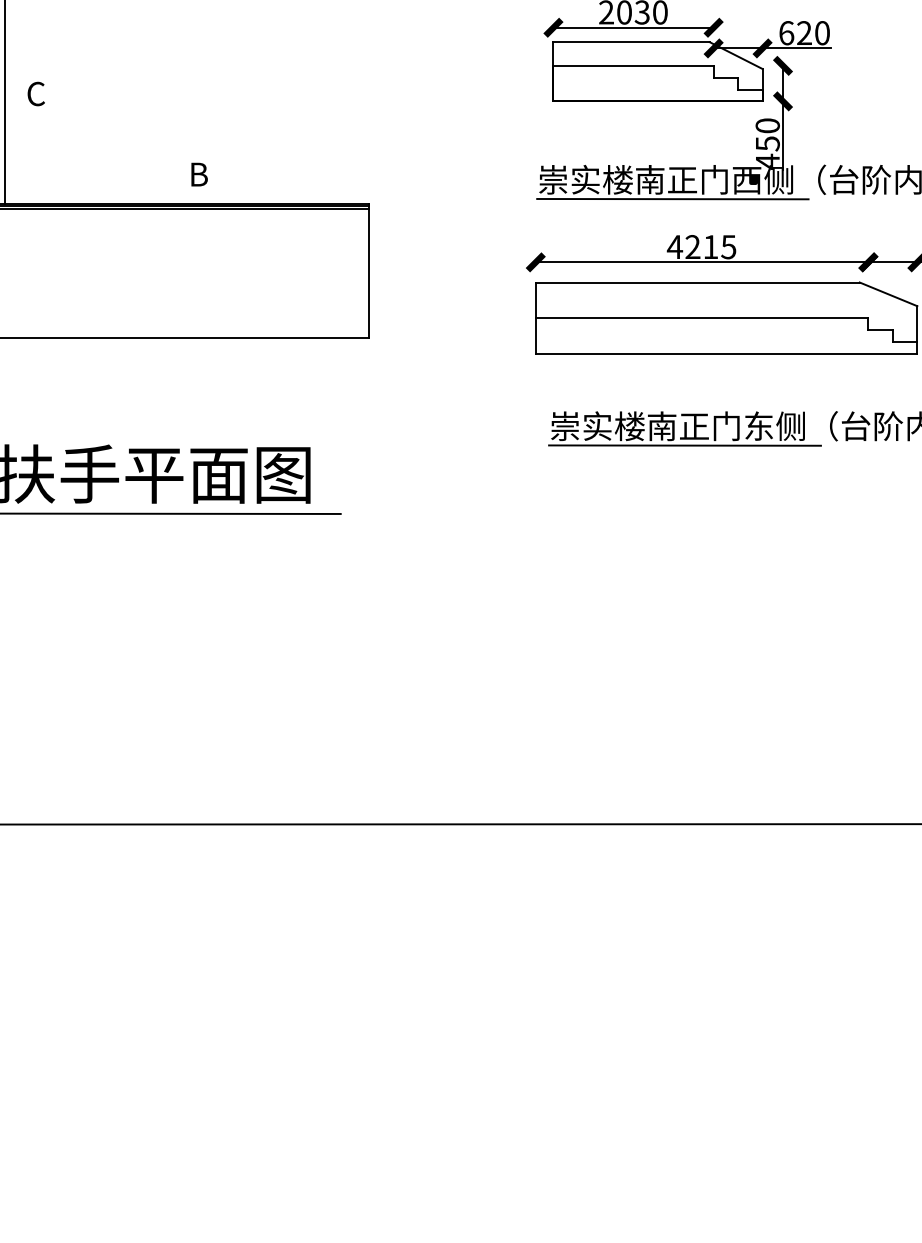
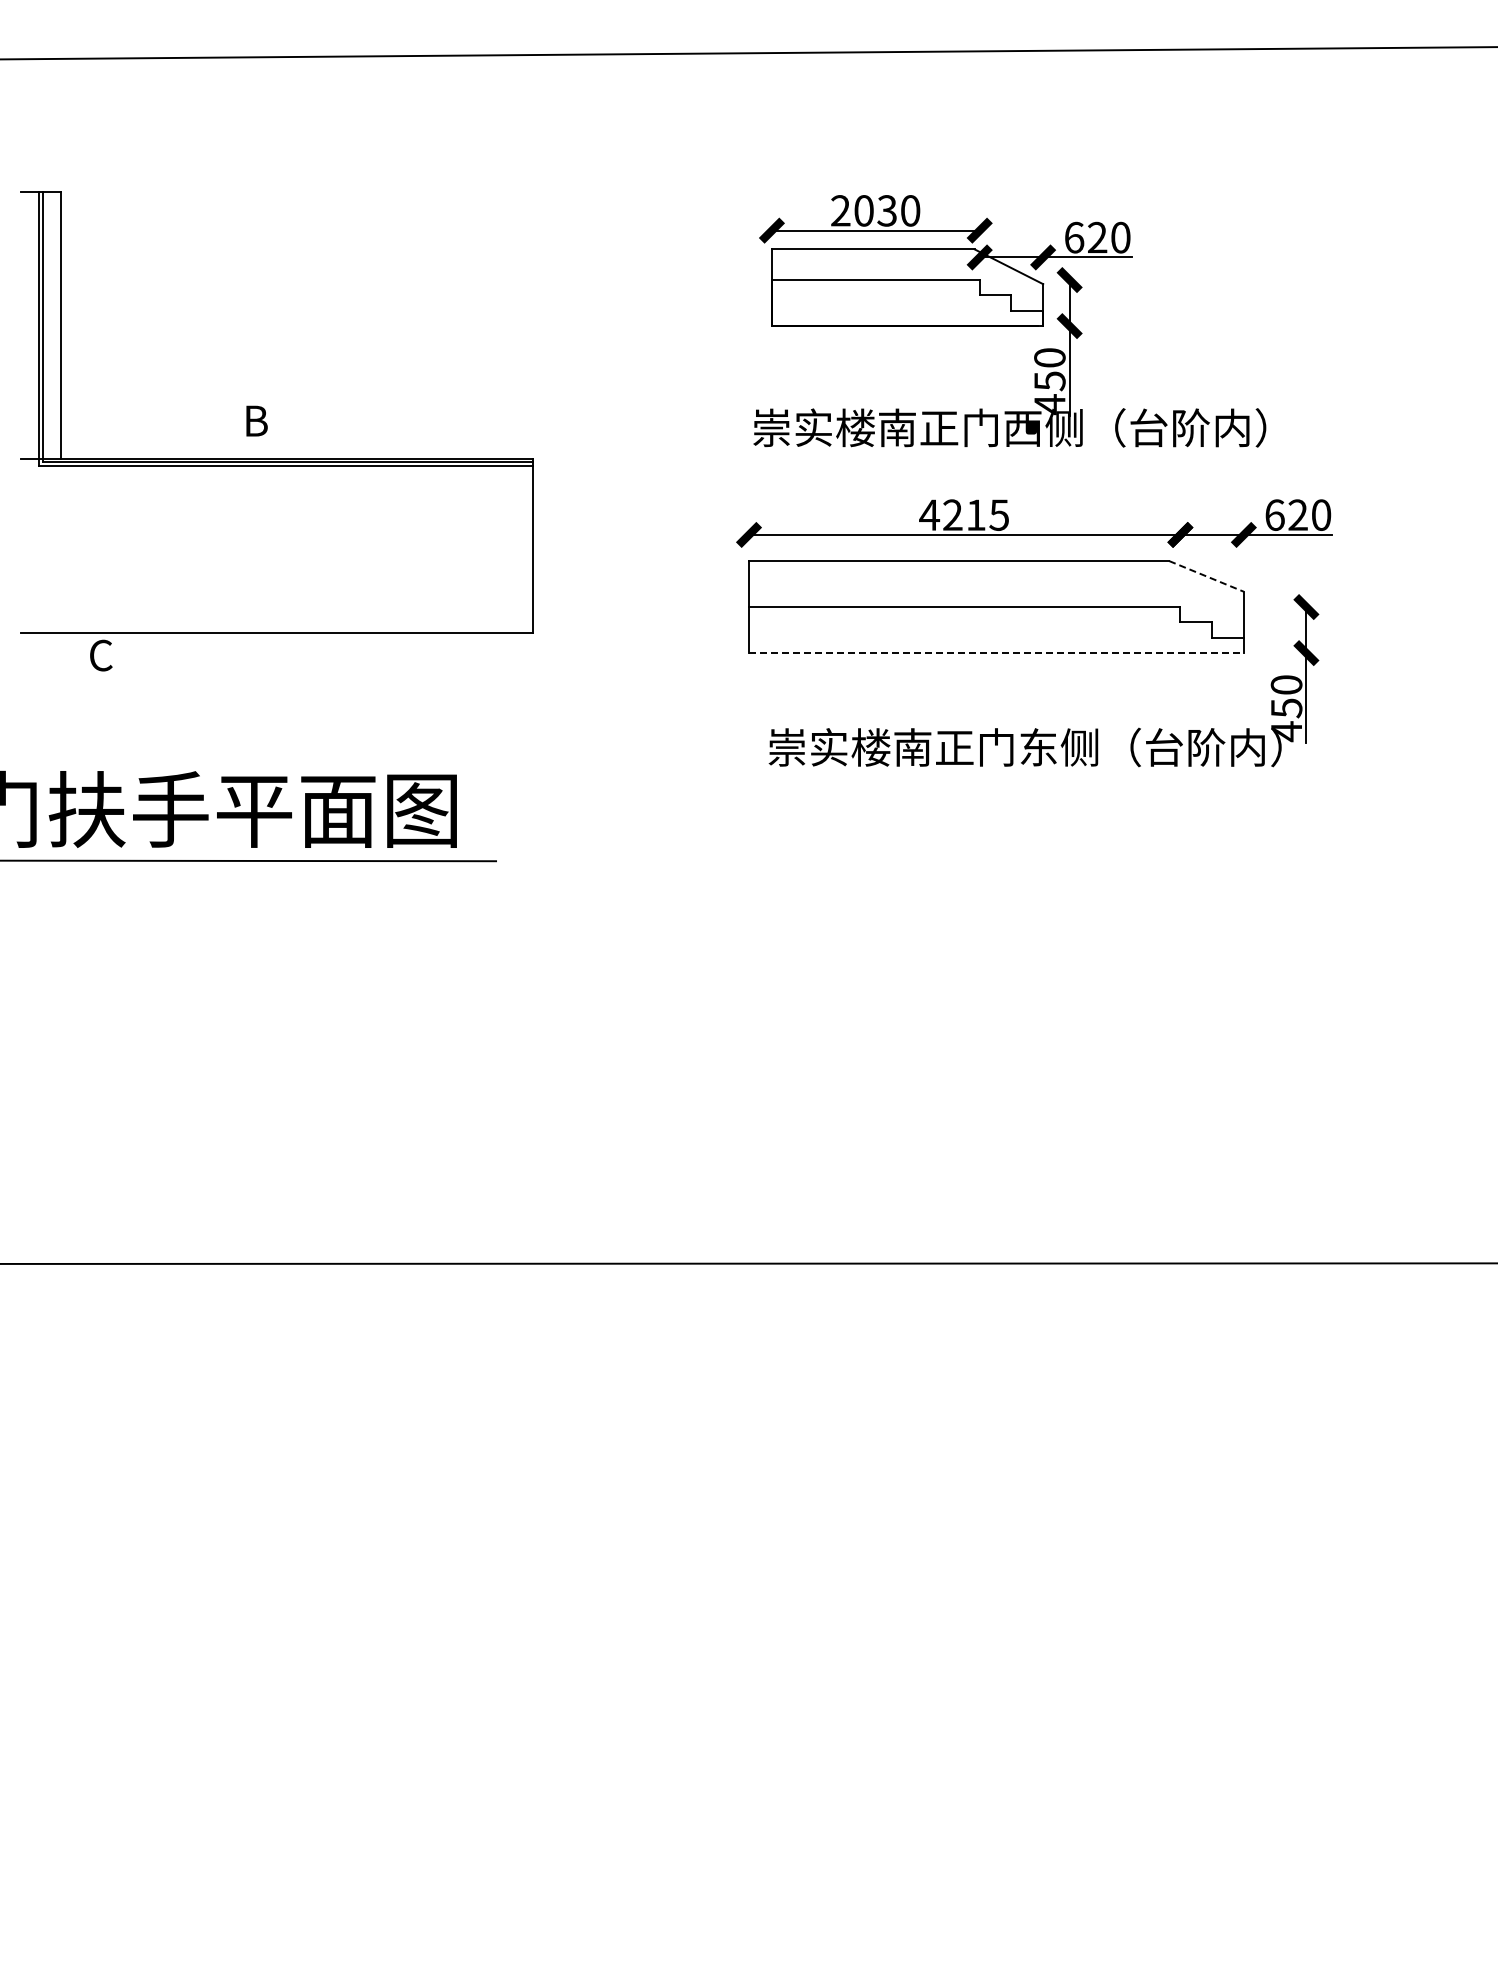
text: (36, 93) -> (101, 655), moved
text: (199, 174) -> (256, 420), moved
line: (672, 198) -> (926, 452), removed
line: (888, 294) -> (1206, 576), solid -> dashed
line: (726, 353) -> (996, 653), solid -> dashed
line: (684, 445) -> (942, 772), removed

